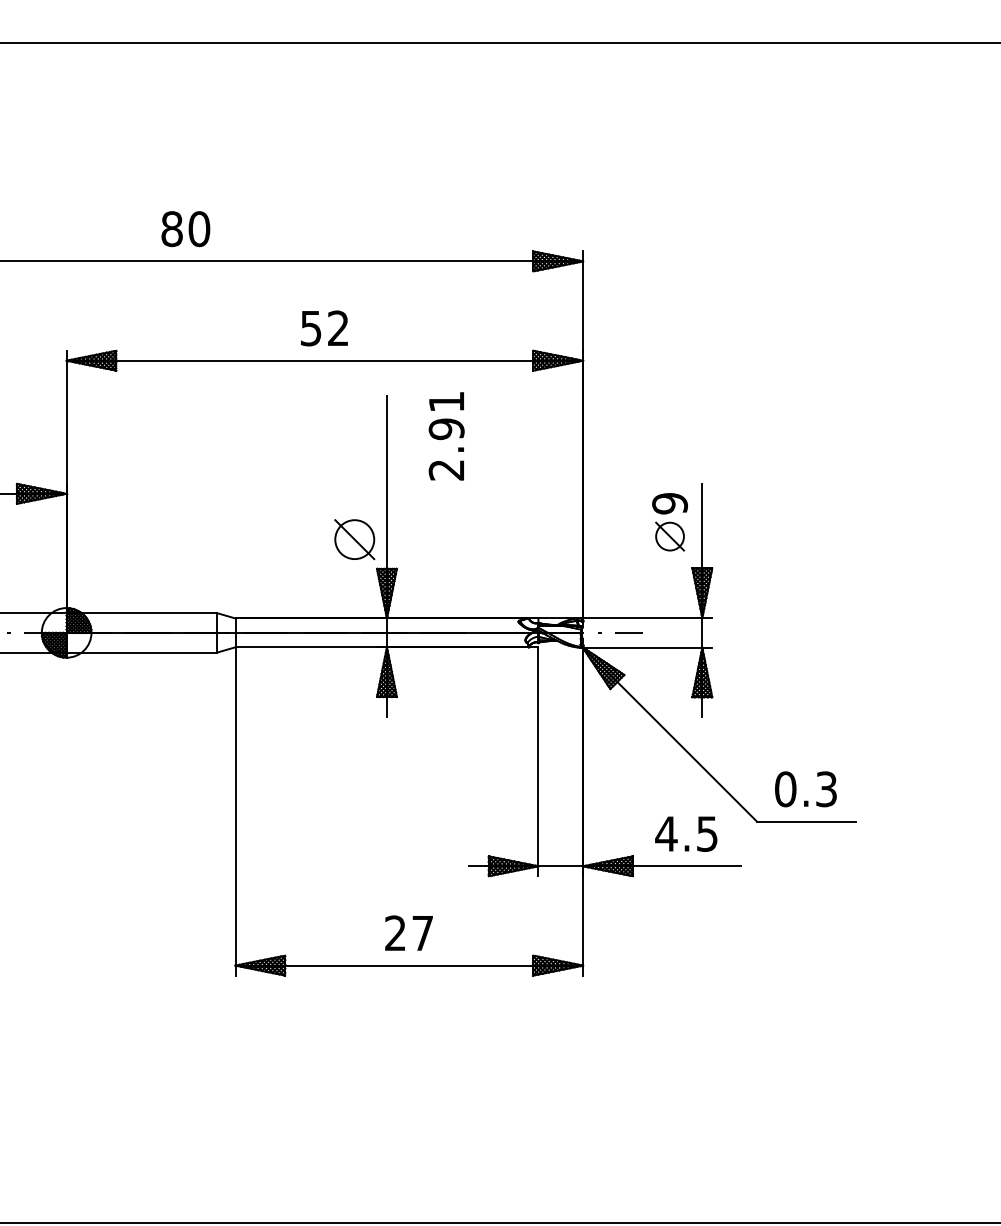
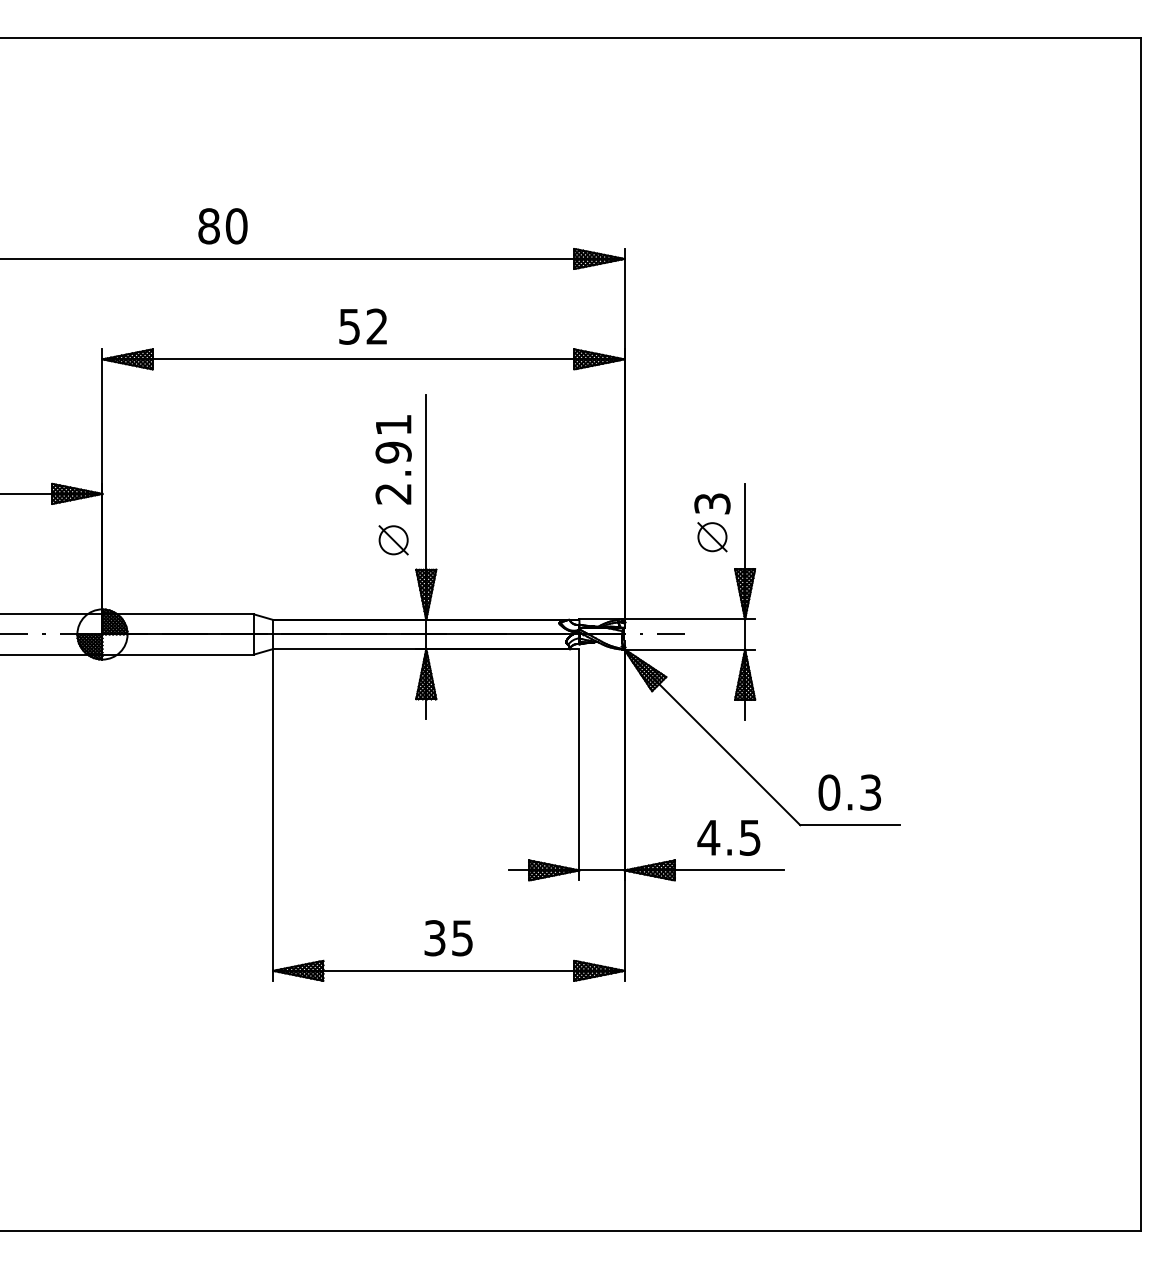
text: (446, 436) -> (393, 459), moved
text: (670, 503) -> (712, 503), 9 -> 3
part: (354, 539) -> (393, 540), size x0.71
text: (408, 933) -> (448, 938), 27 -> 35

